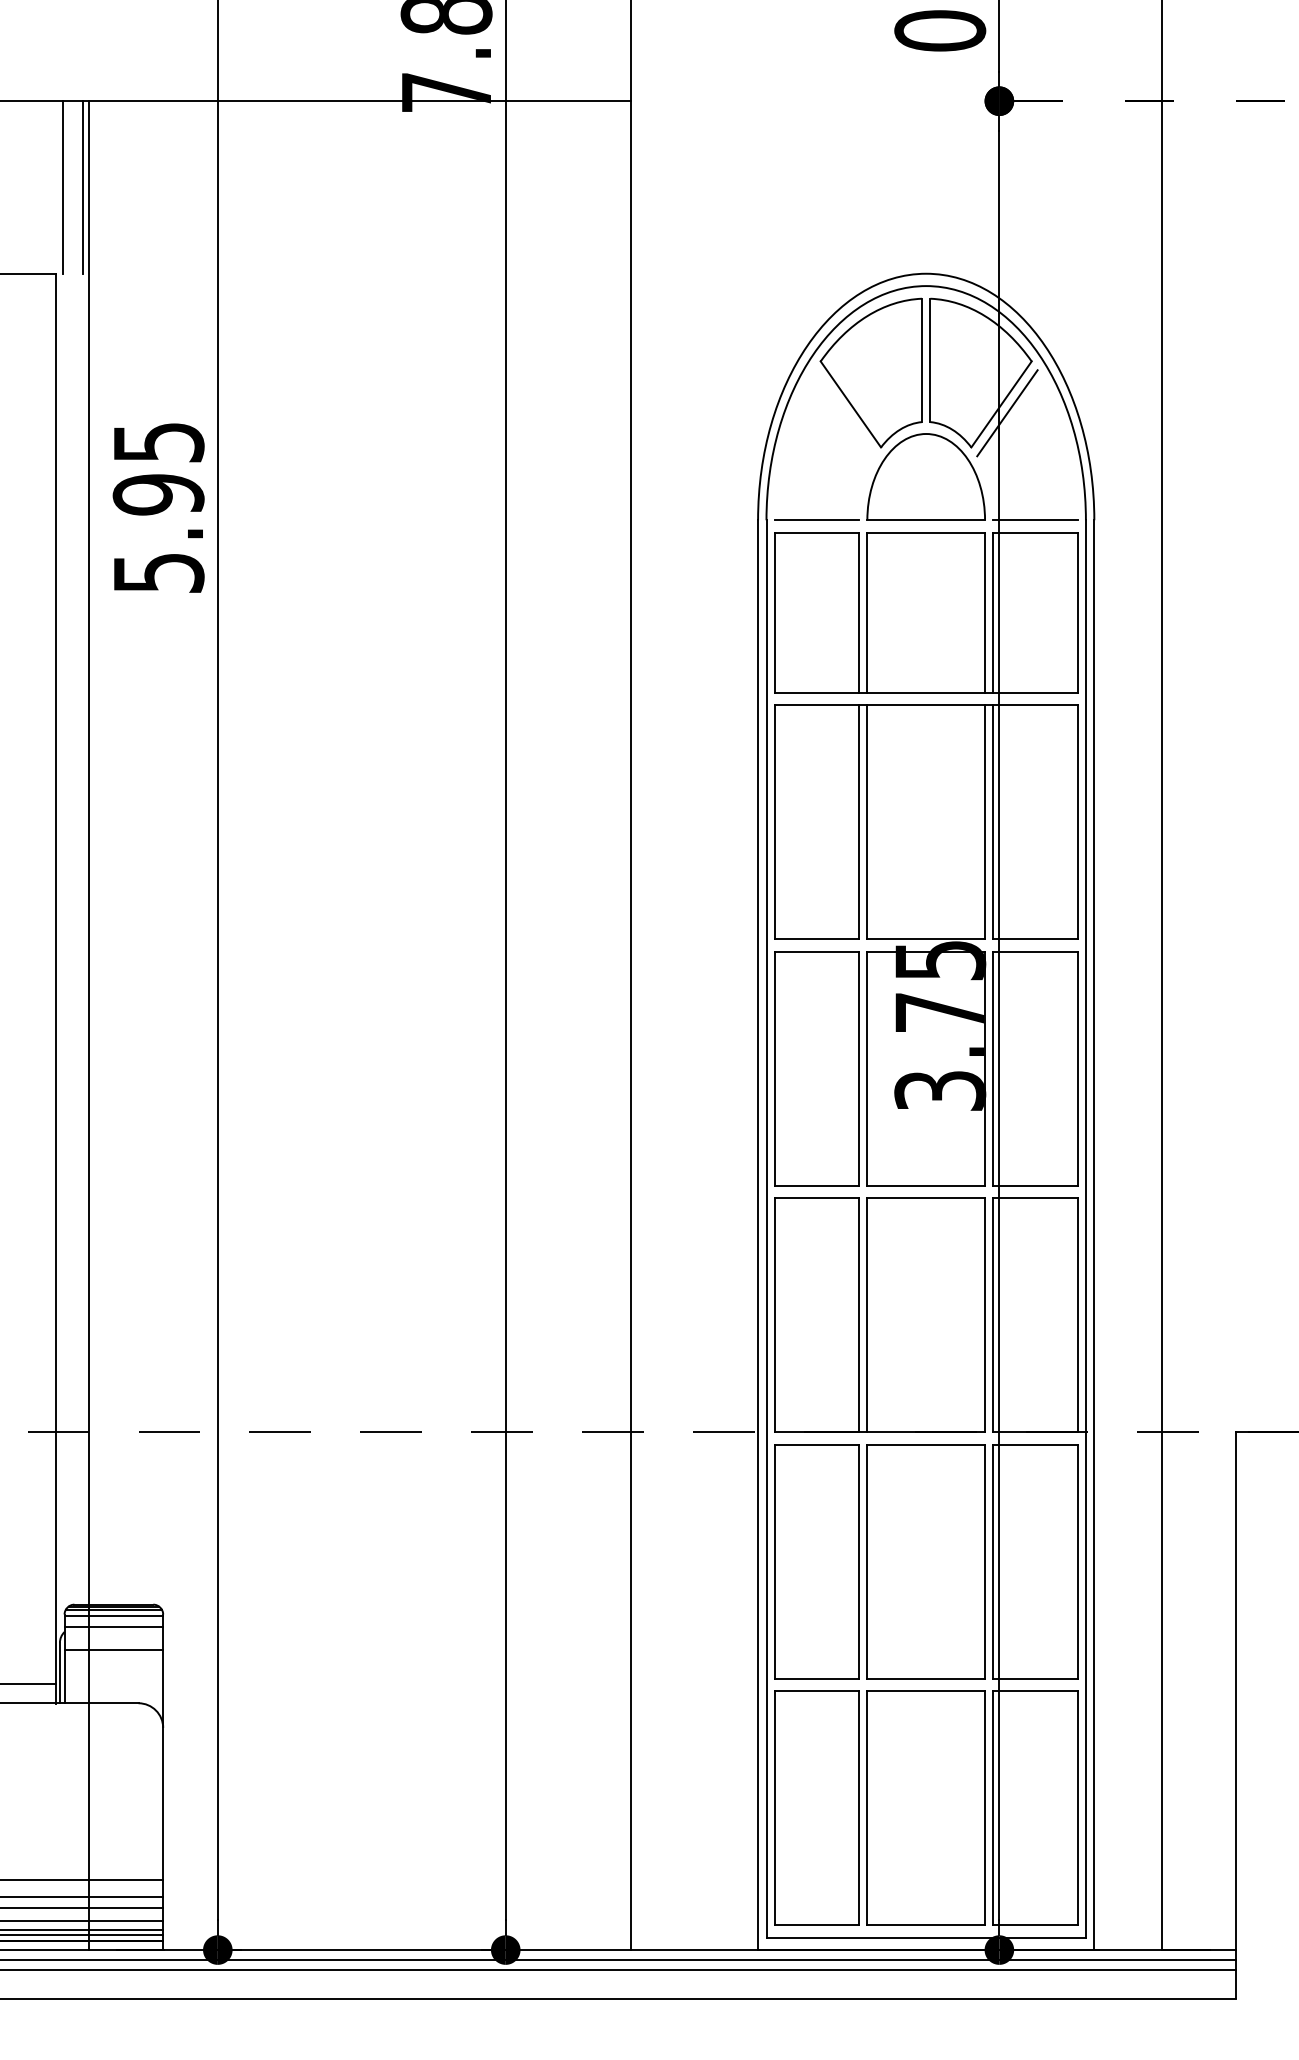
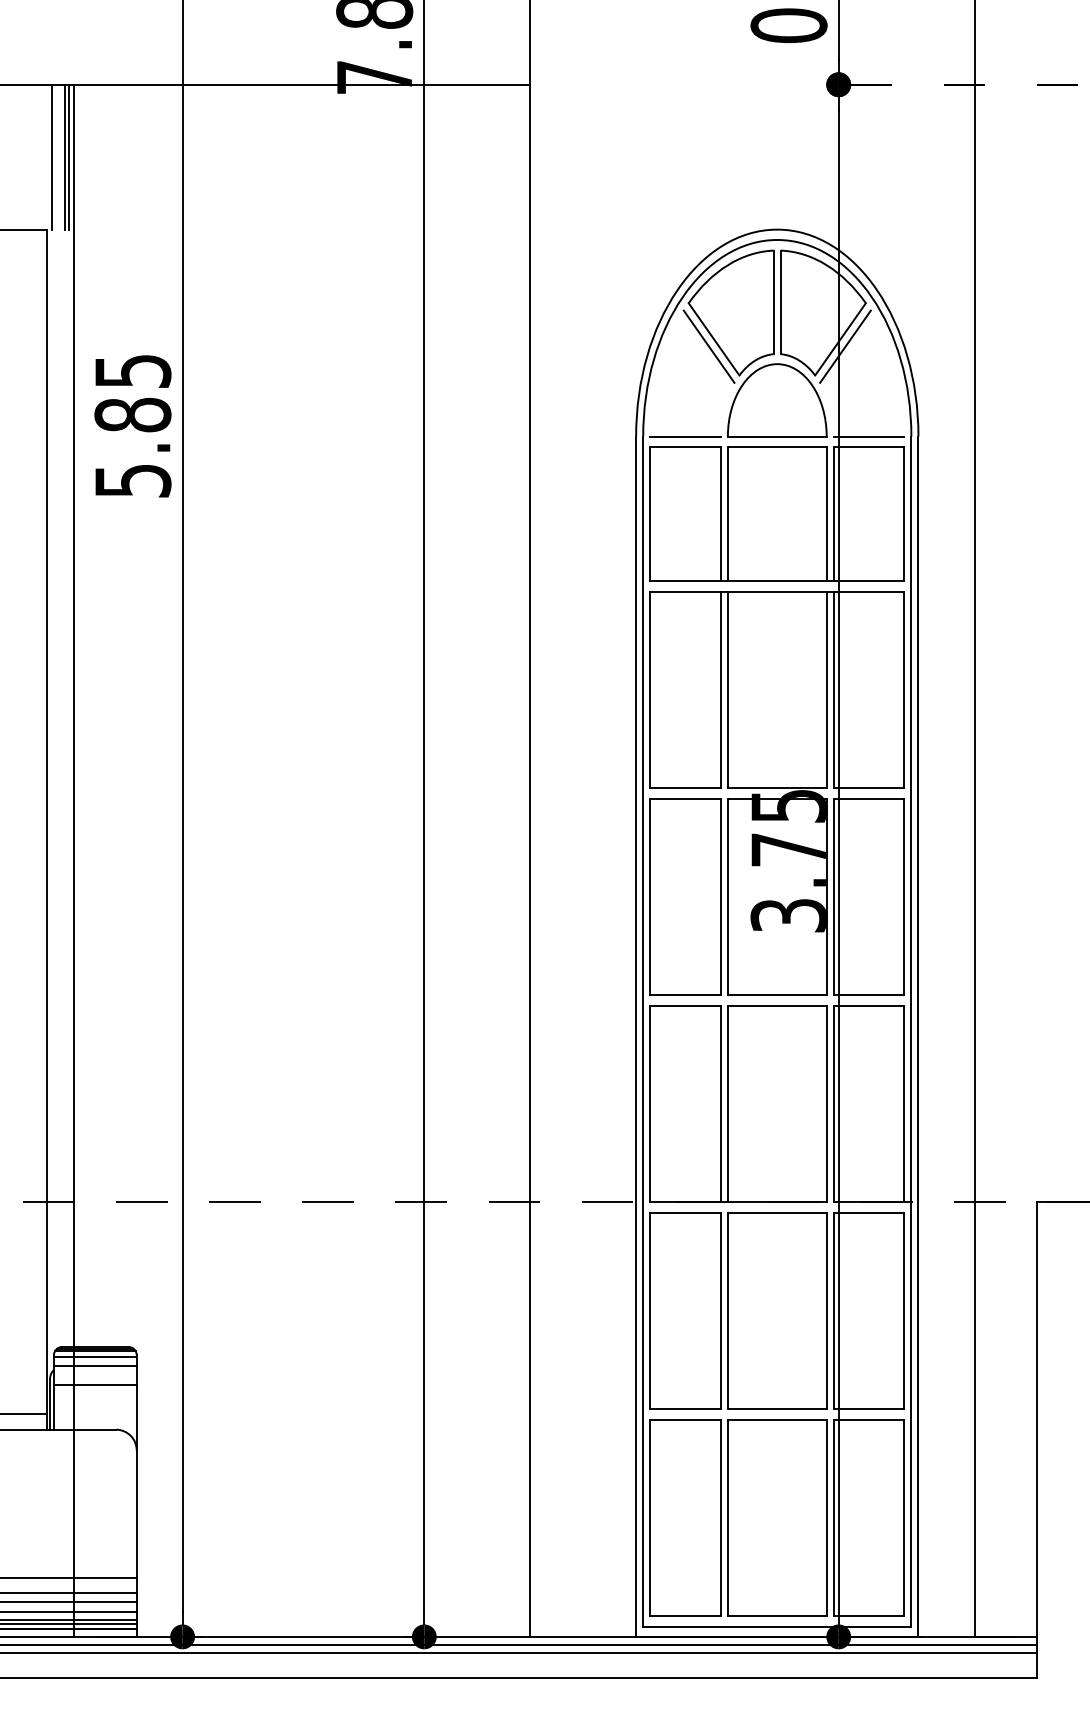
line: (77, 187) -> (64, 157), added
line: (844, 413) -> (708, 346), added
text: (158, 494) -> (132, 414), 5.95 -> 5.85

